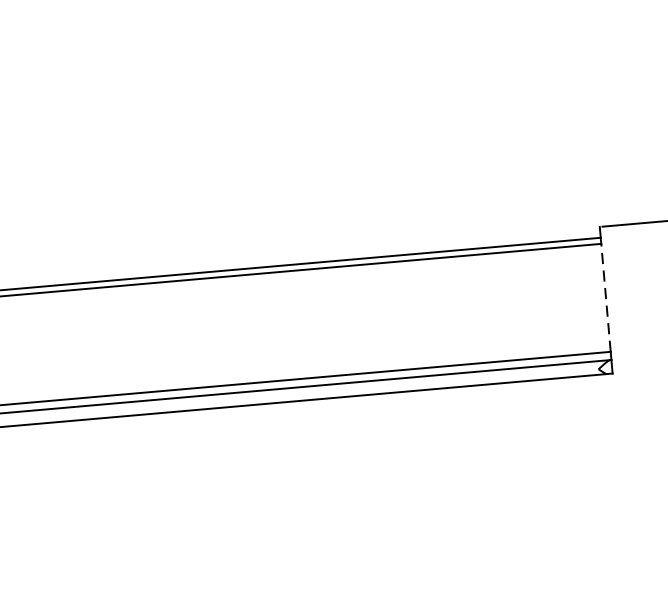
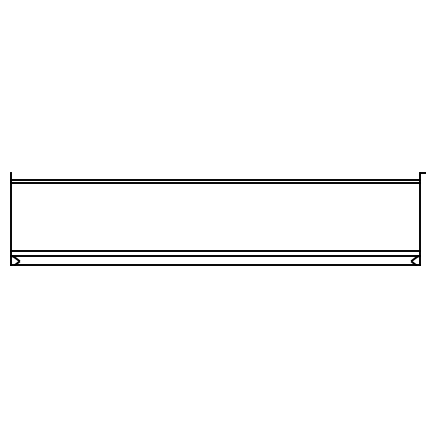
line: (605, 298) -> (419, 217), dashed -> solid

